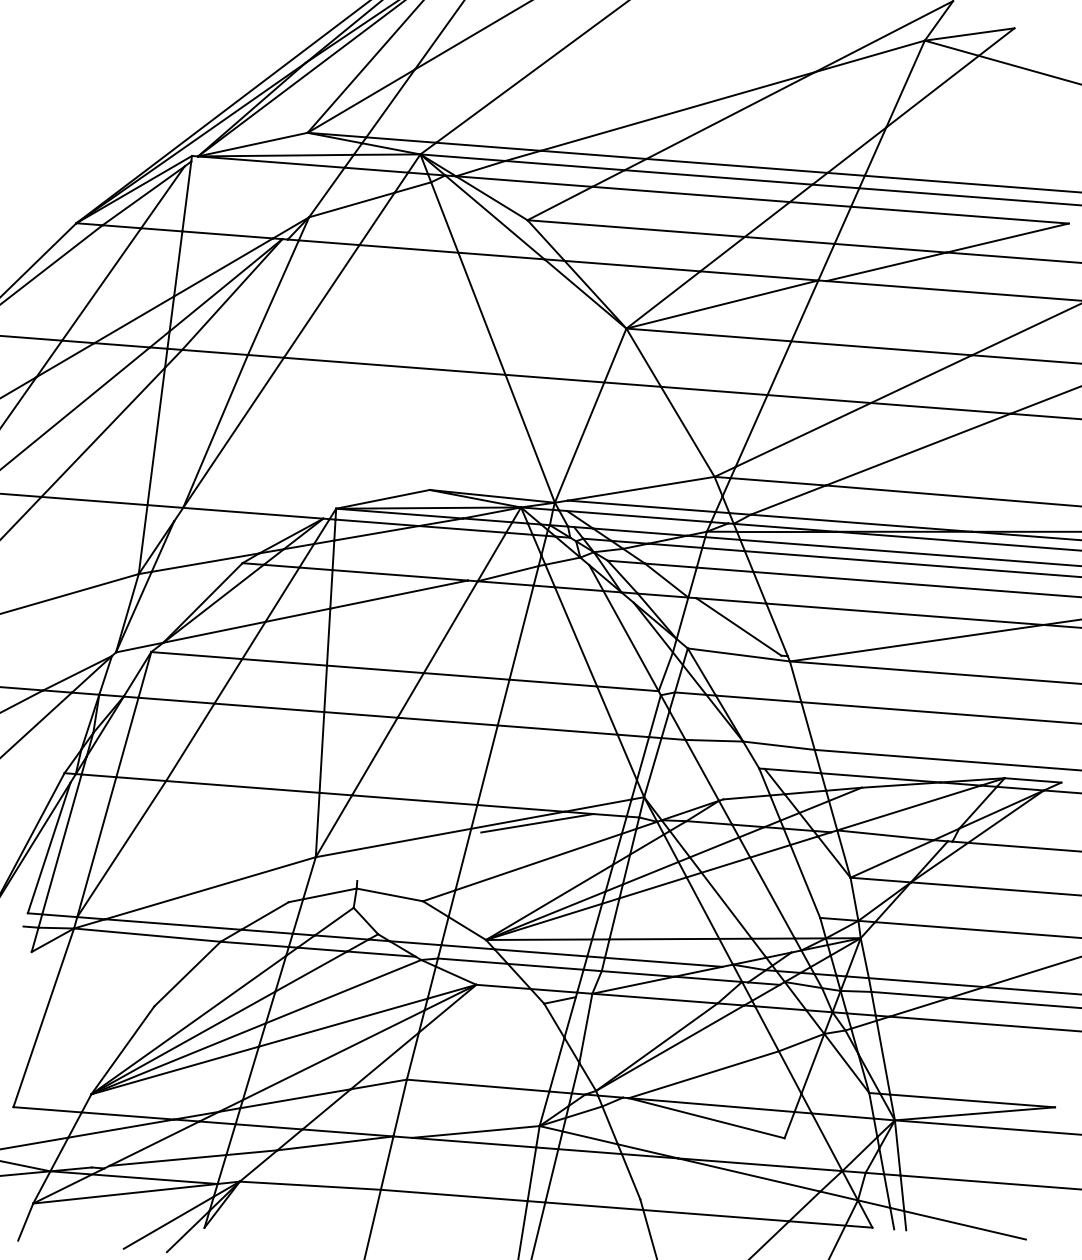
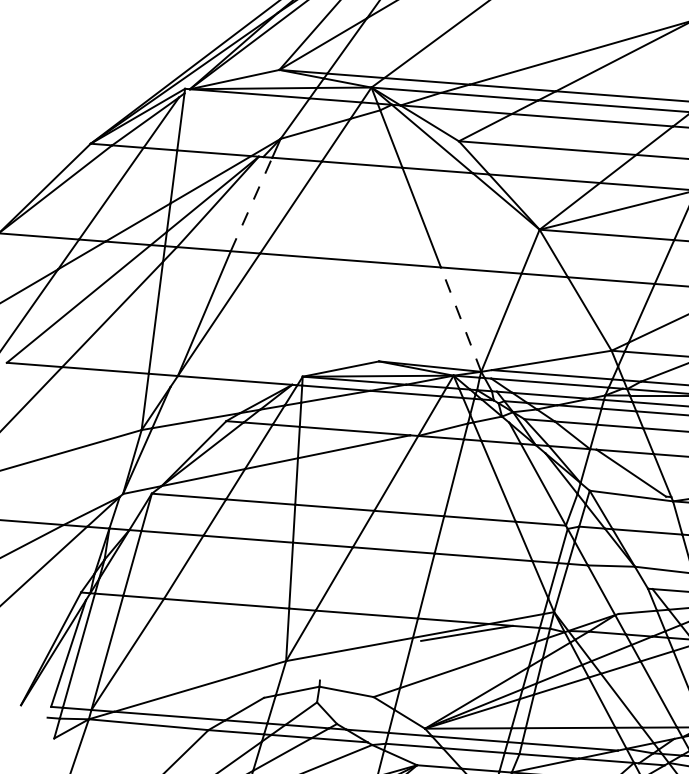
line: (273, 297) -> (251, 204), solid -> dashed
line: (530, 438) -> (461, 319), solid -> dashed

